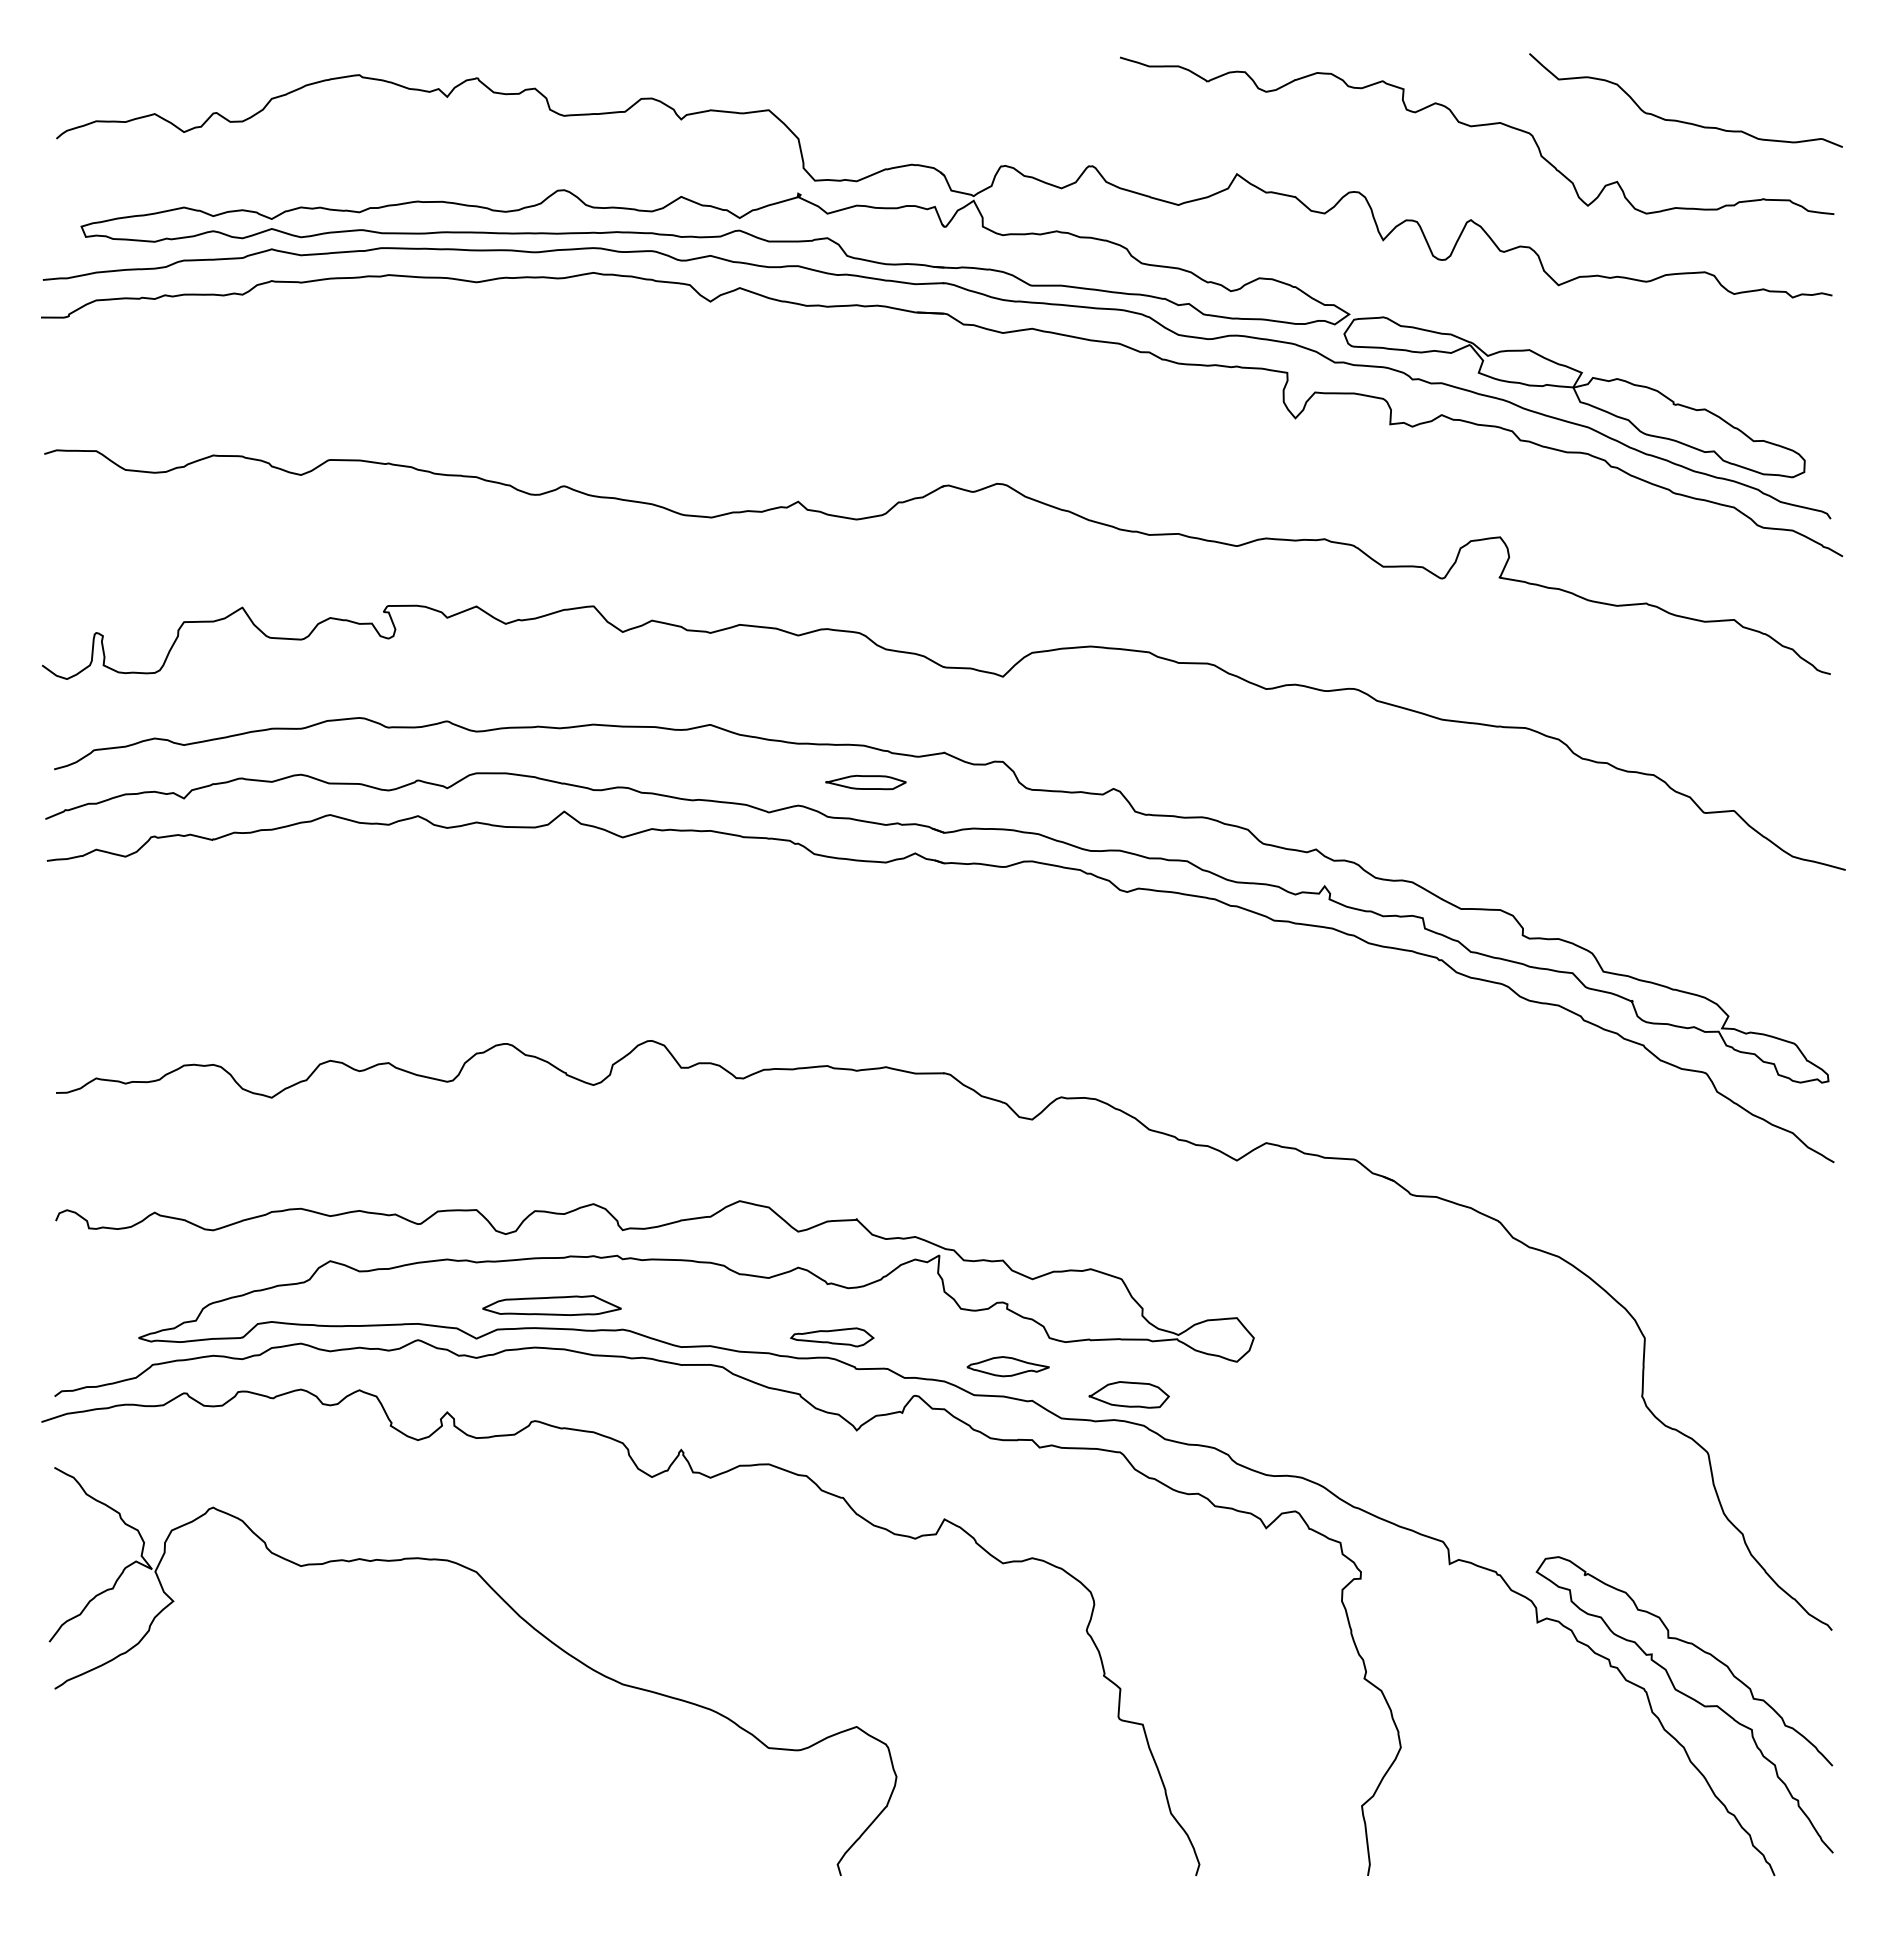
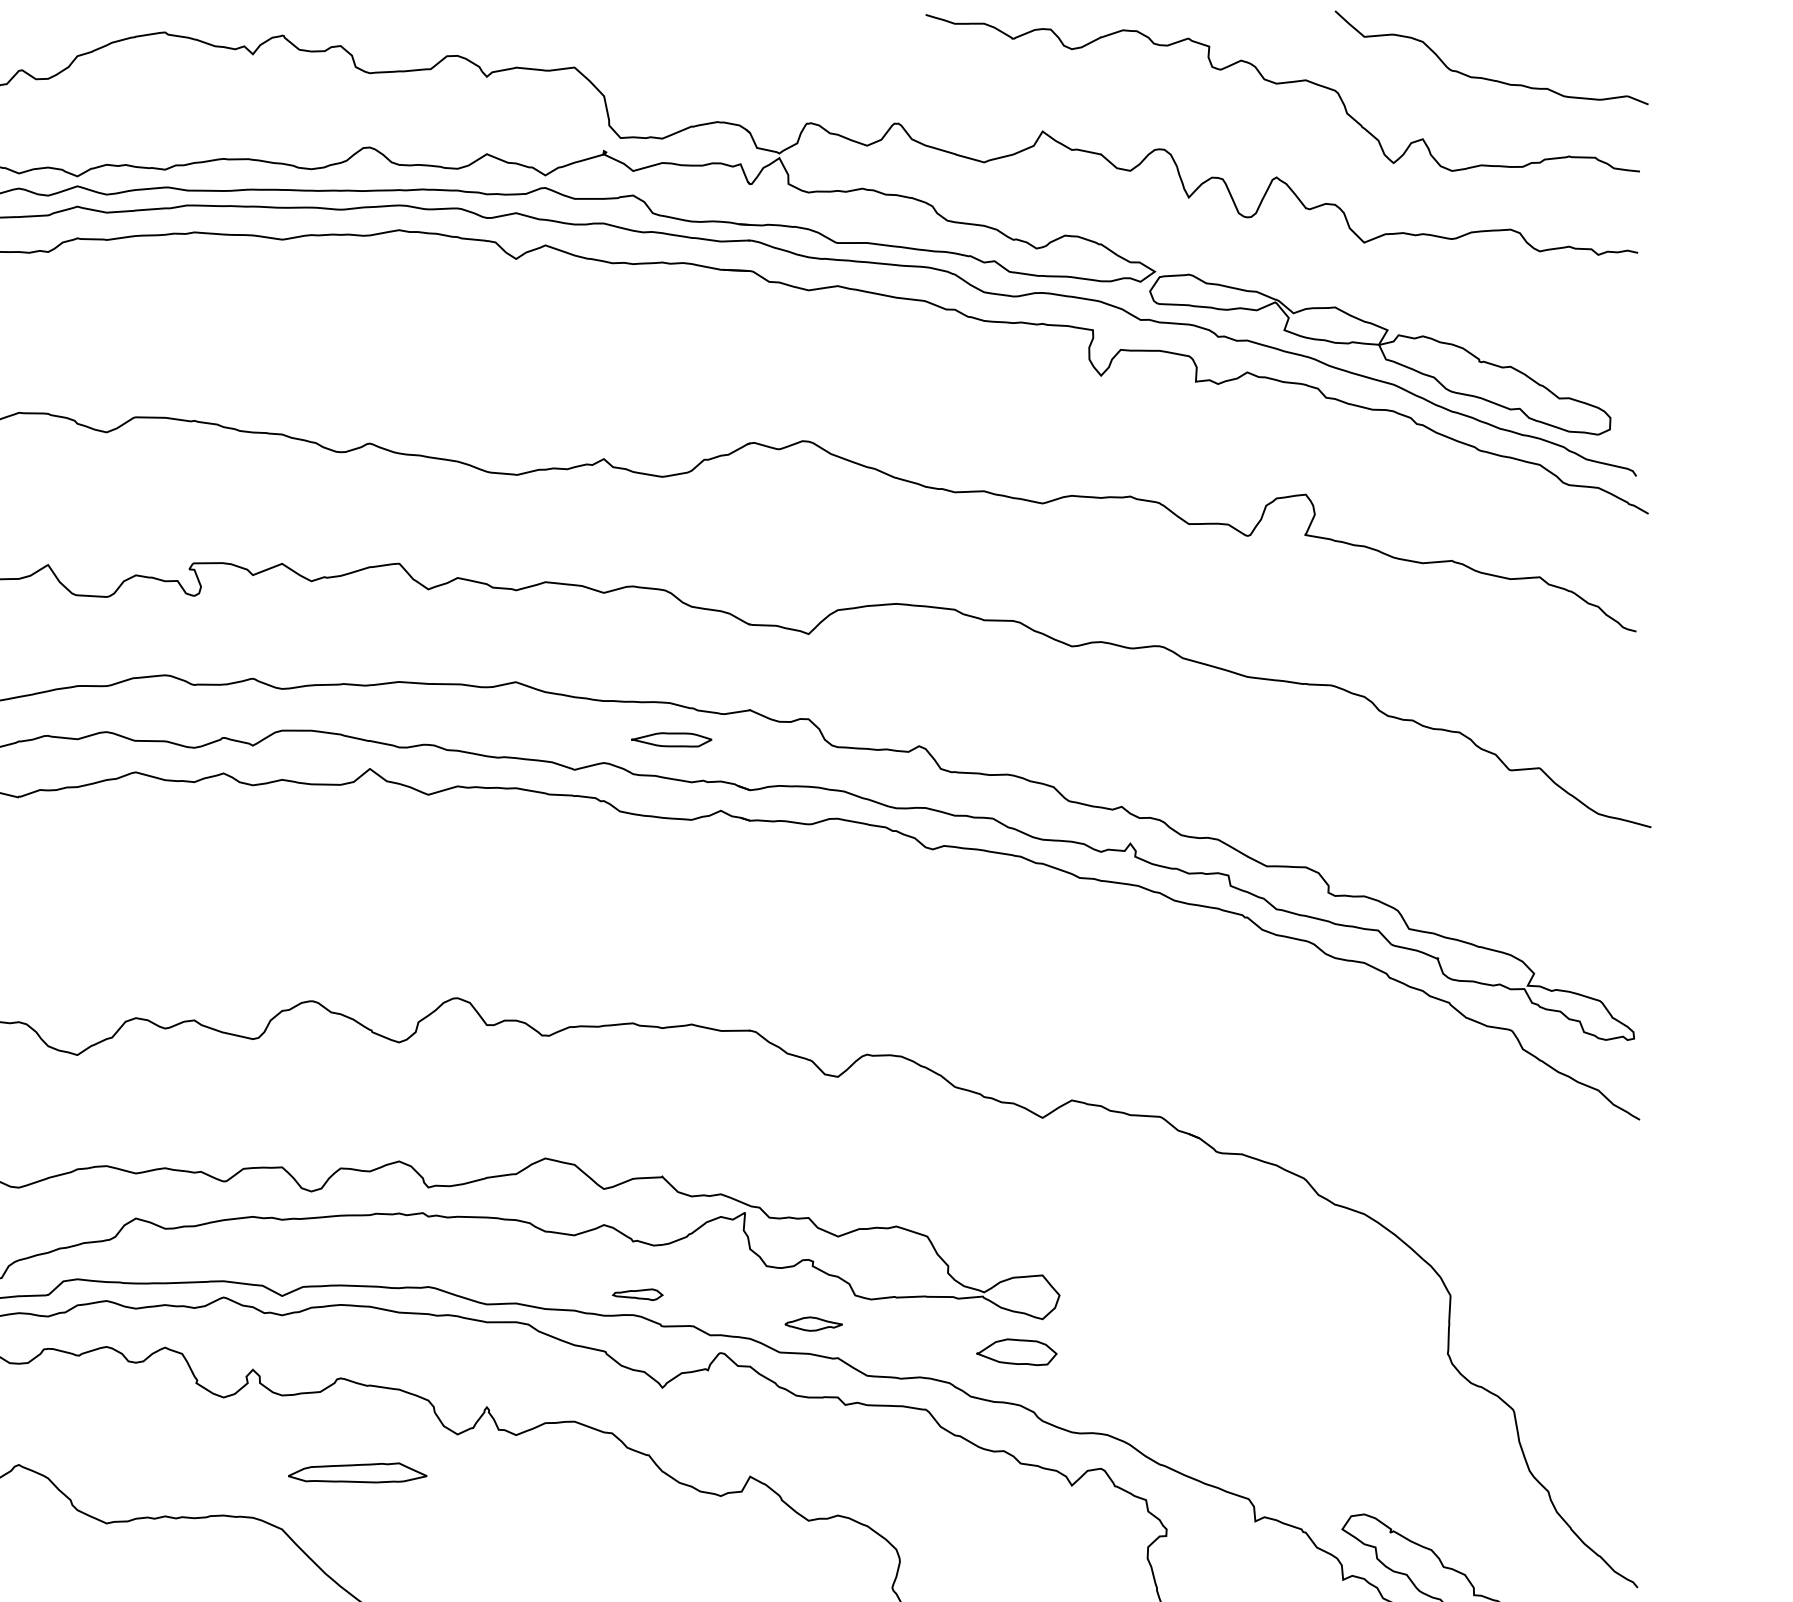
part: (551, 1305) -> (357, 1472), moved
part: (831, 1337) -> (637, 1294), size x0.6
part: (1007, 1366) -> (813, 1323), size x0.7
part: (1128, 1394) -> (1016, 1351), moved

